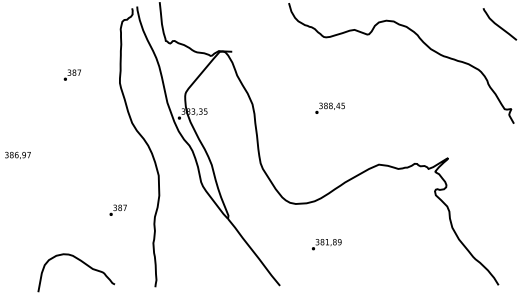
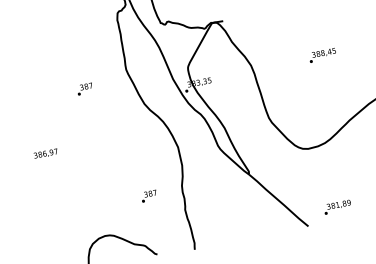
text: (71, 74) -> (84, 88), moved
text: (117, 209) -> (148, 195), moved
text: (326, 244) -> (337, 207), moved

